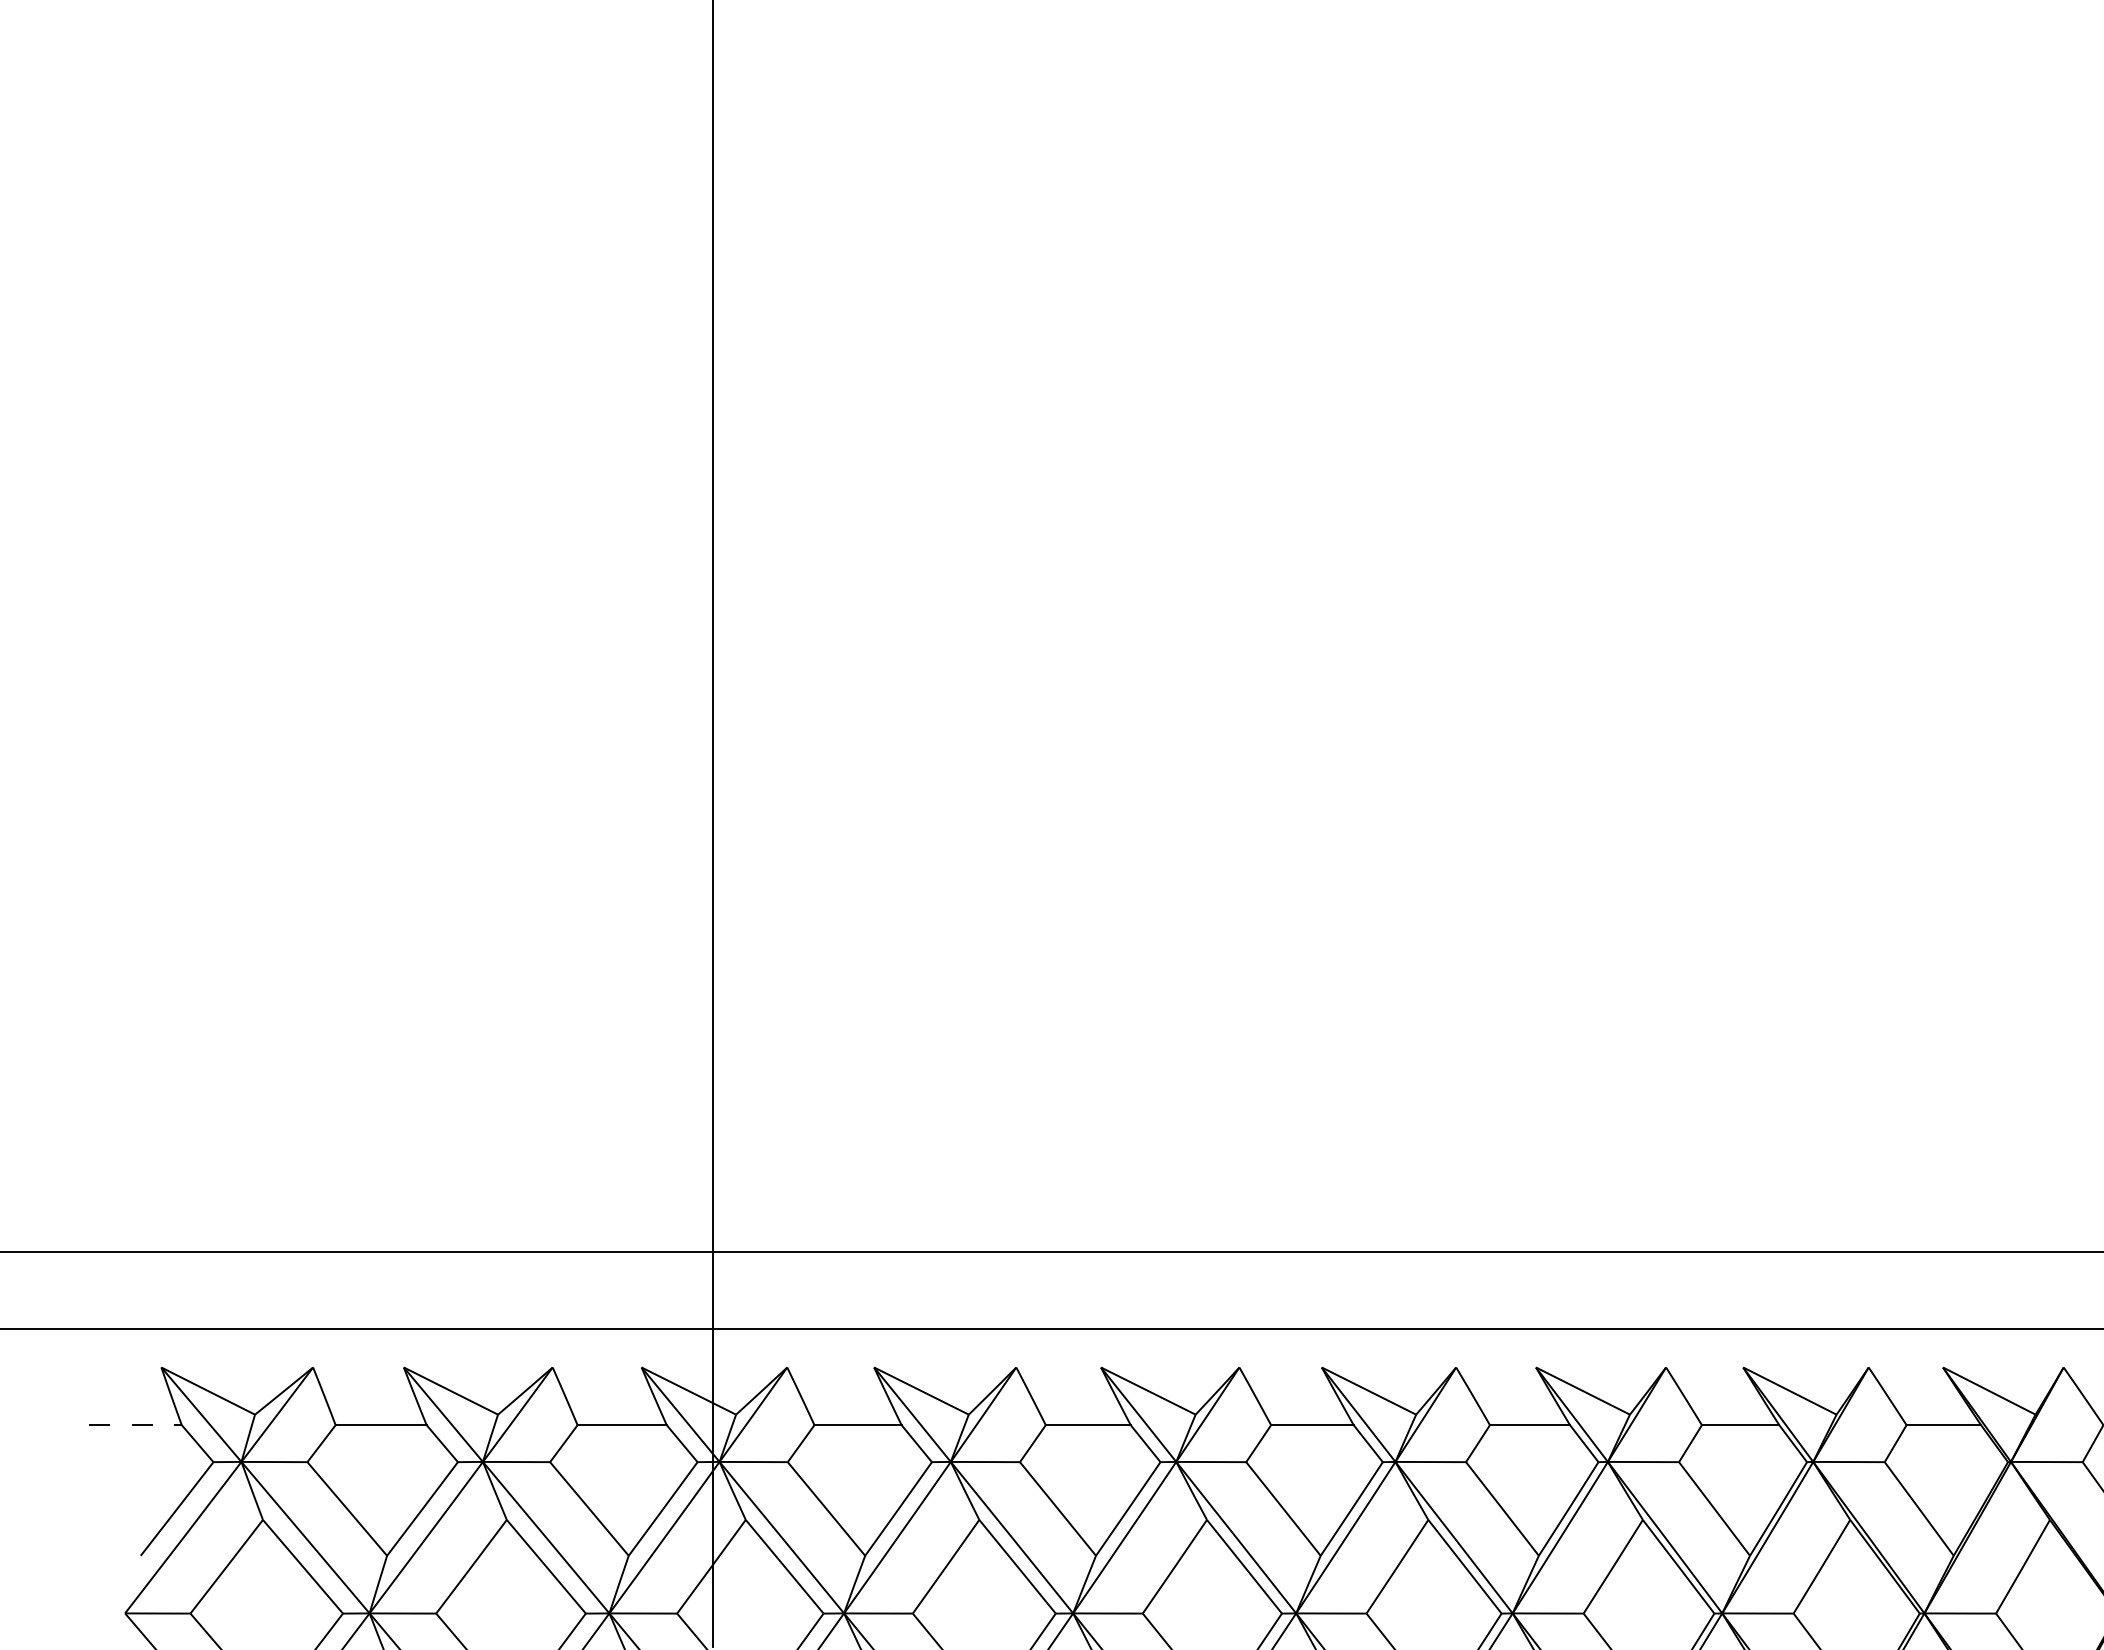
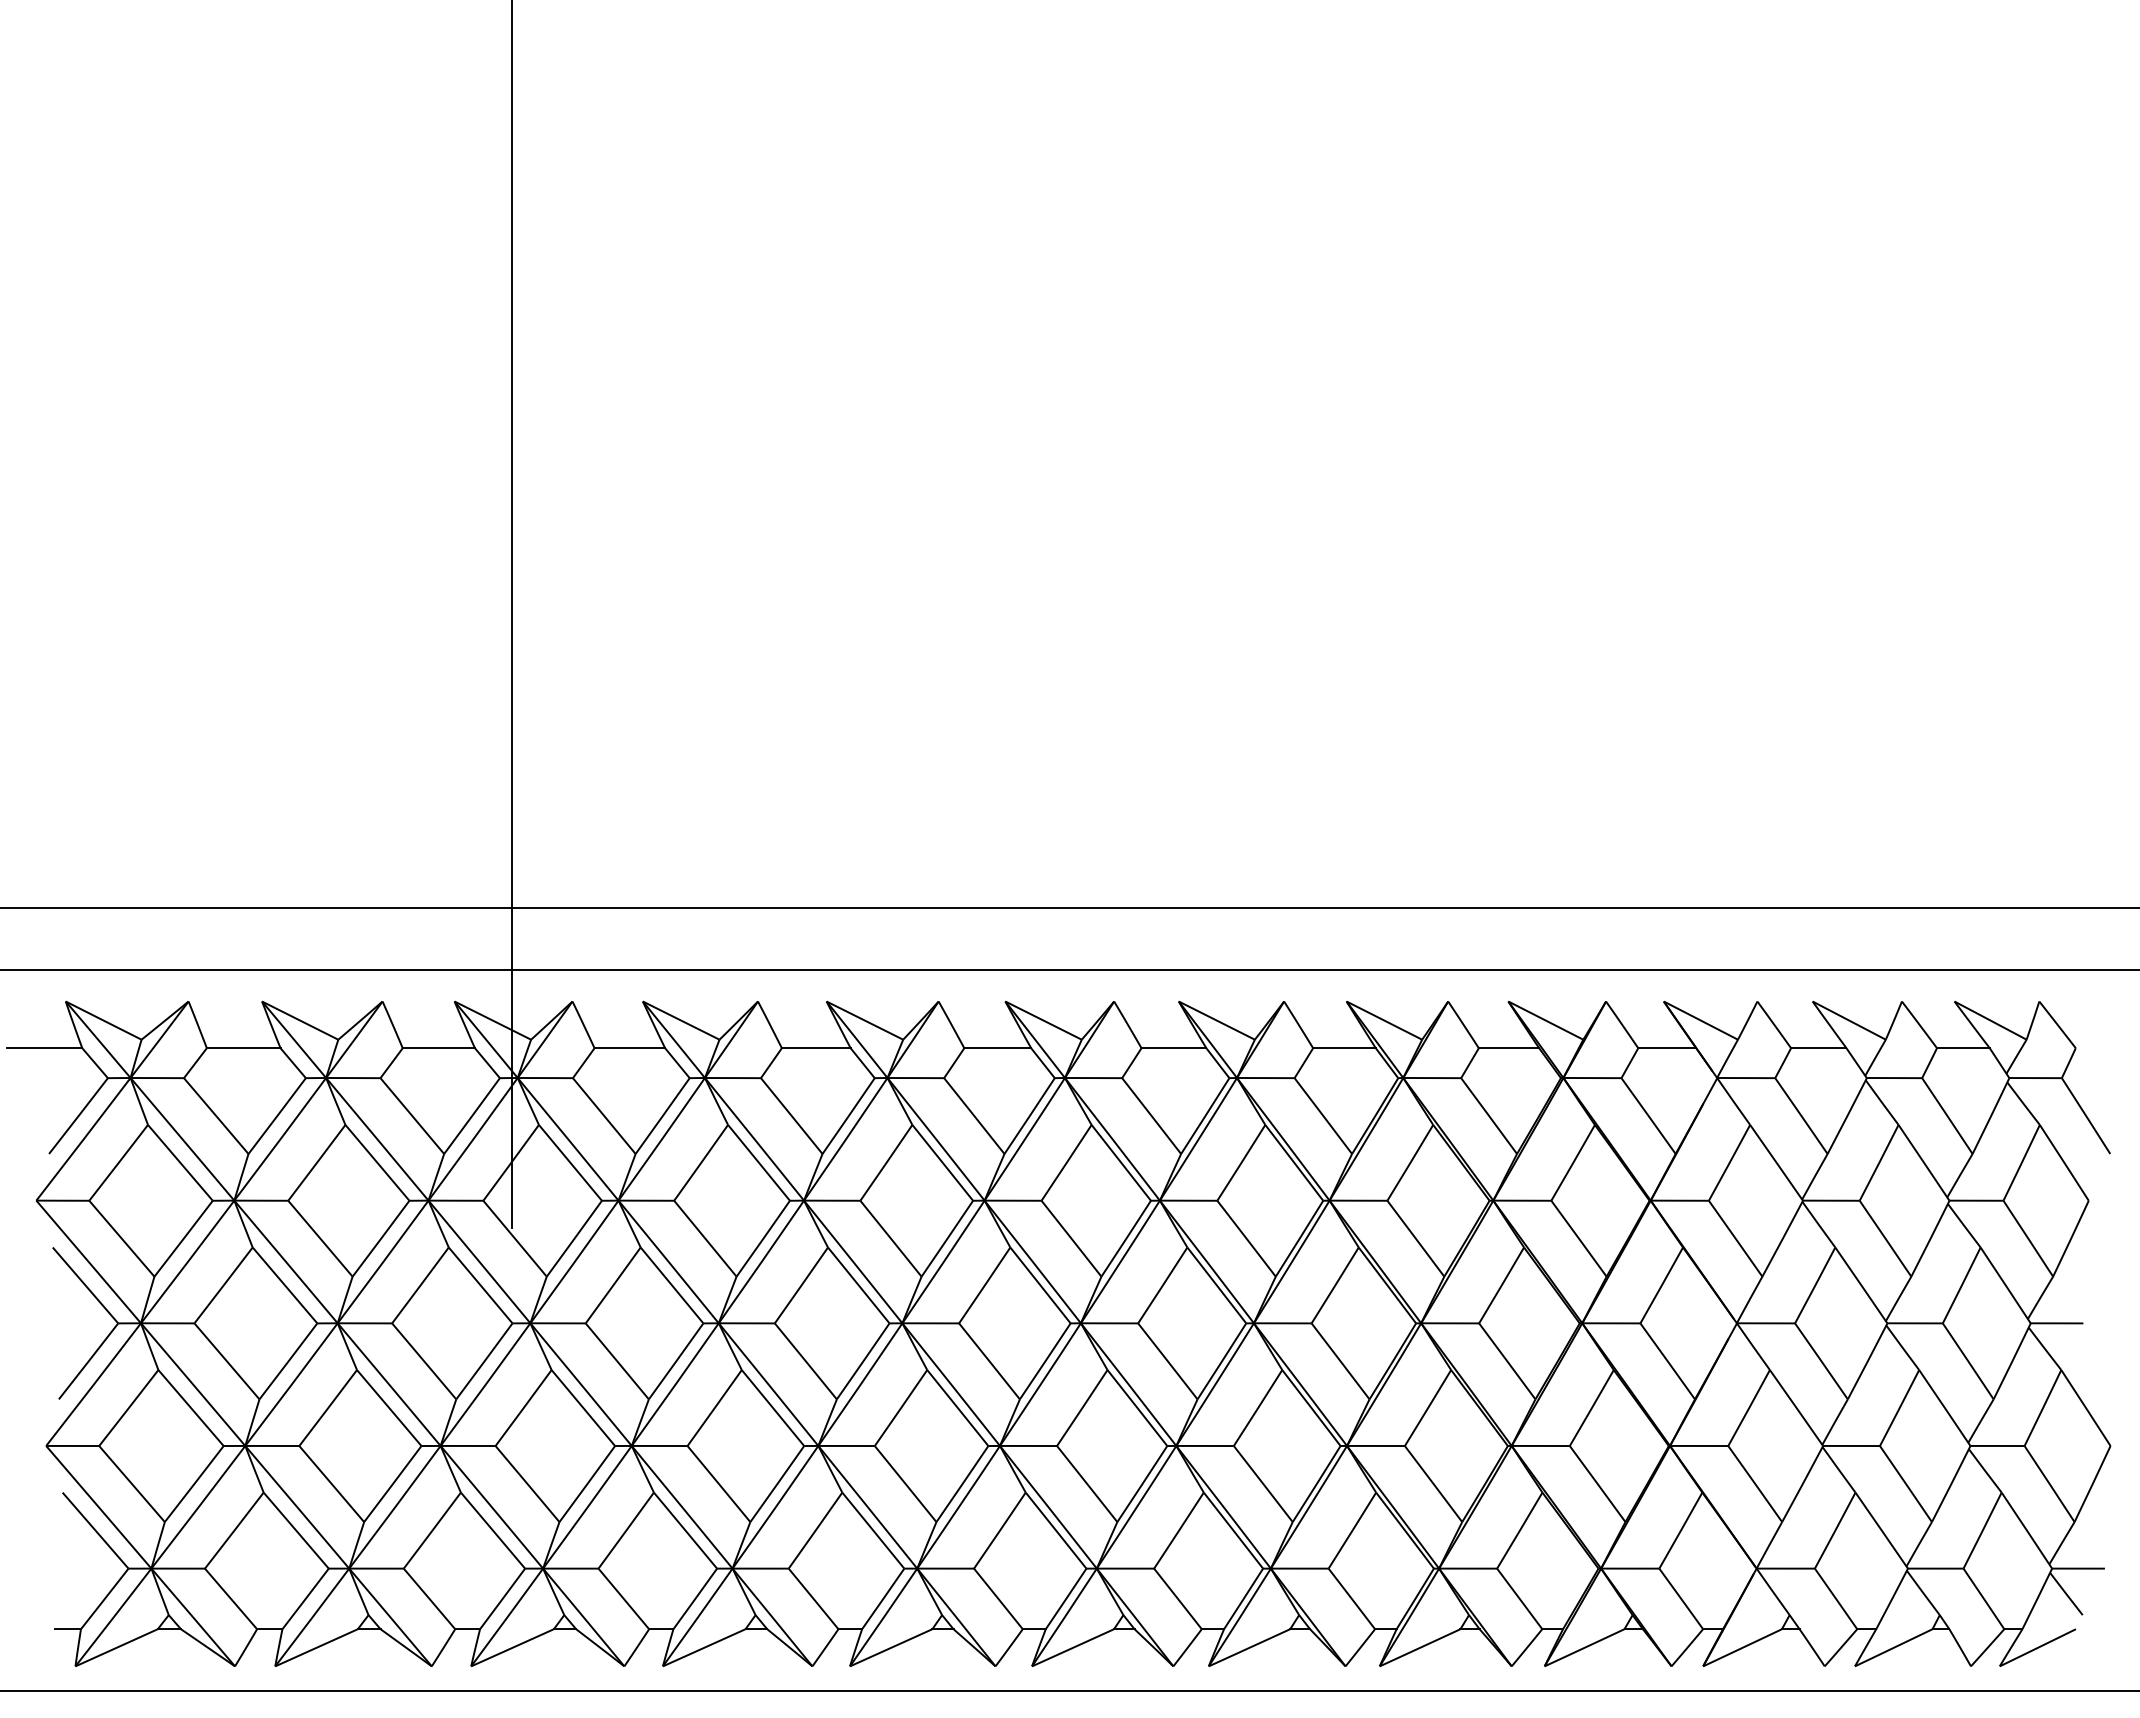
line: (135, 1425) -> (44, 1048), dashed -> solid

